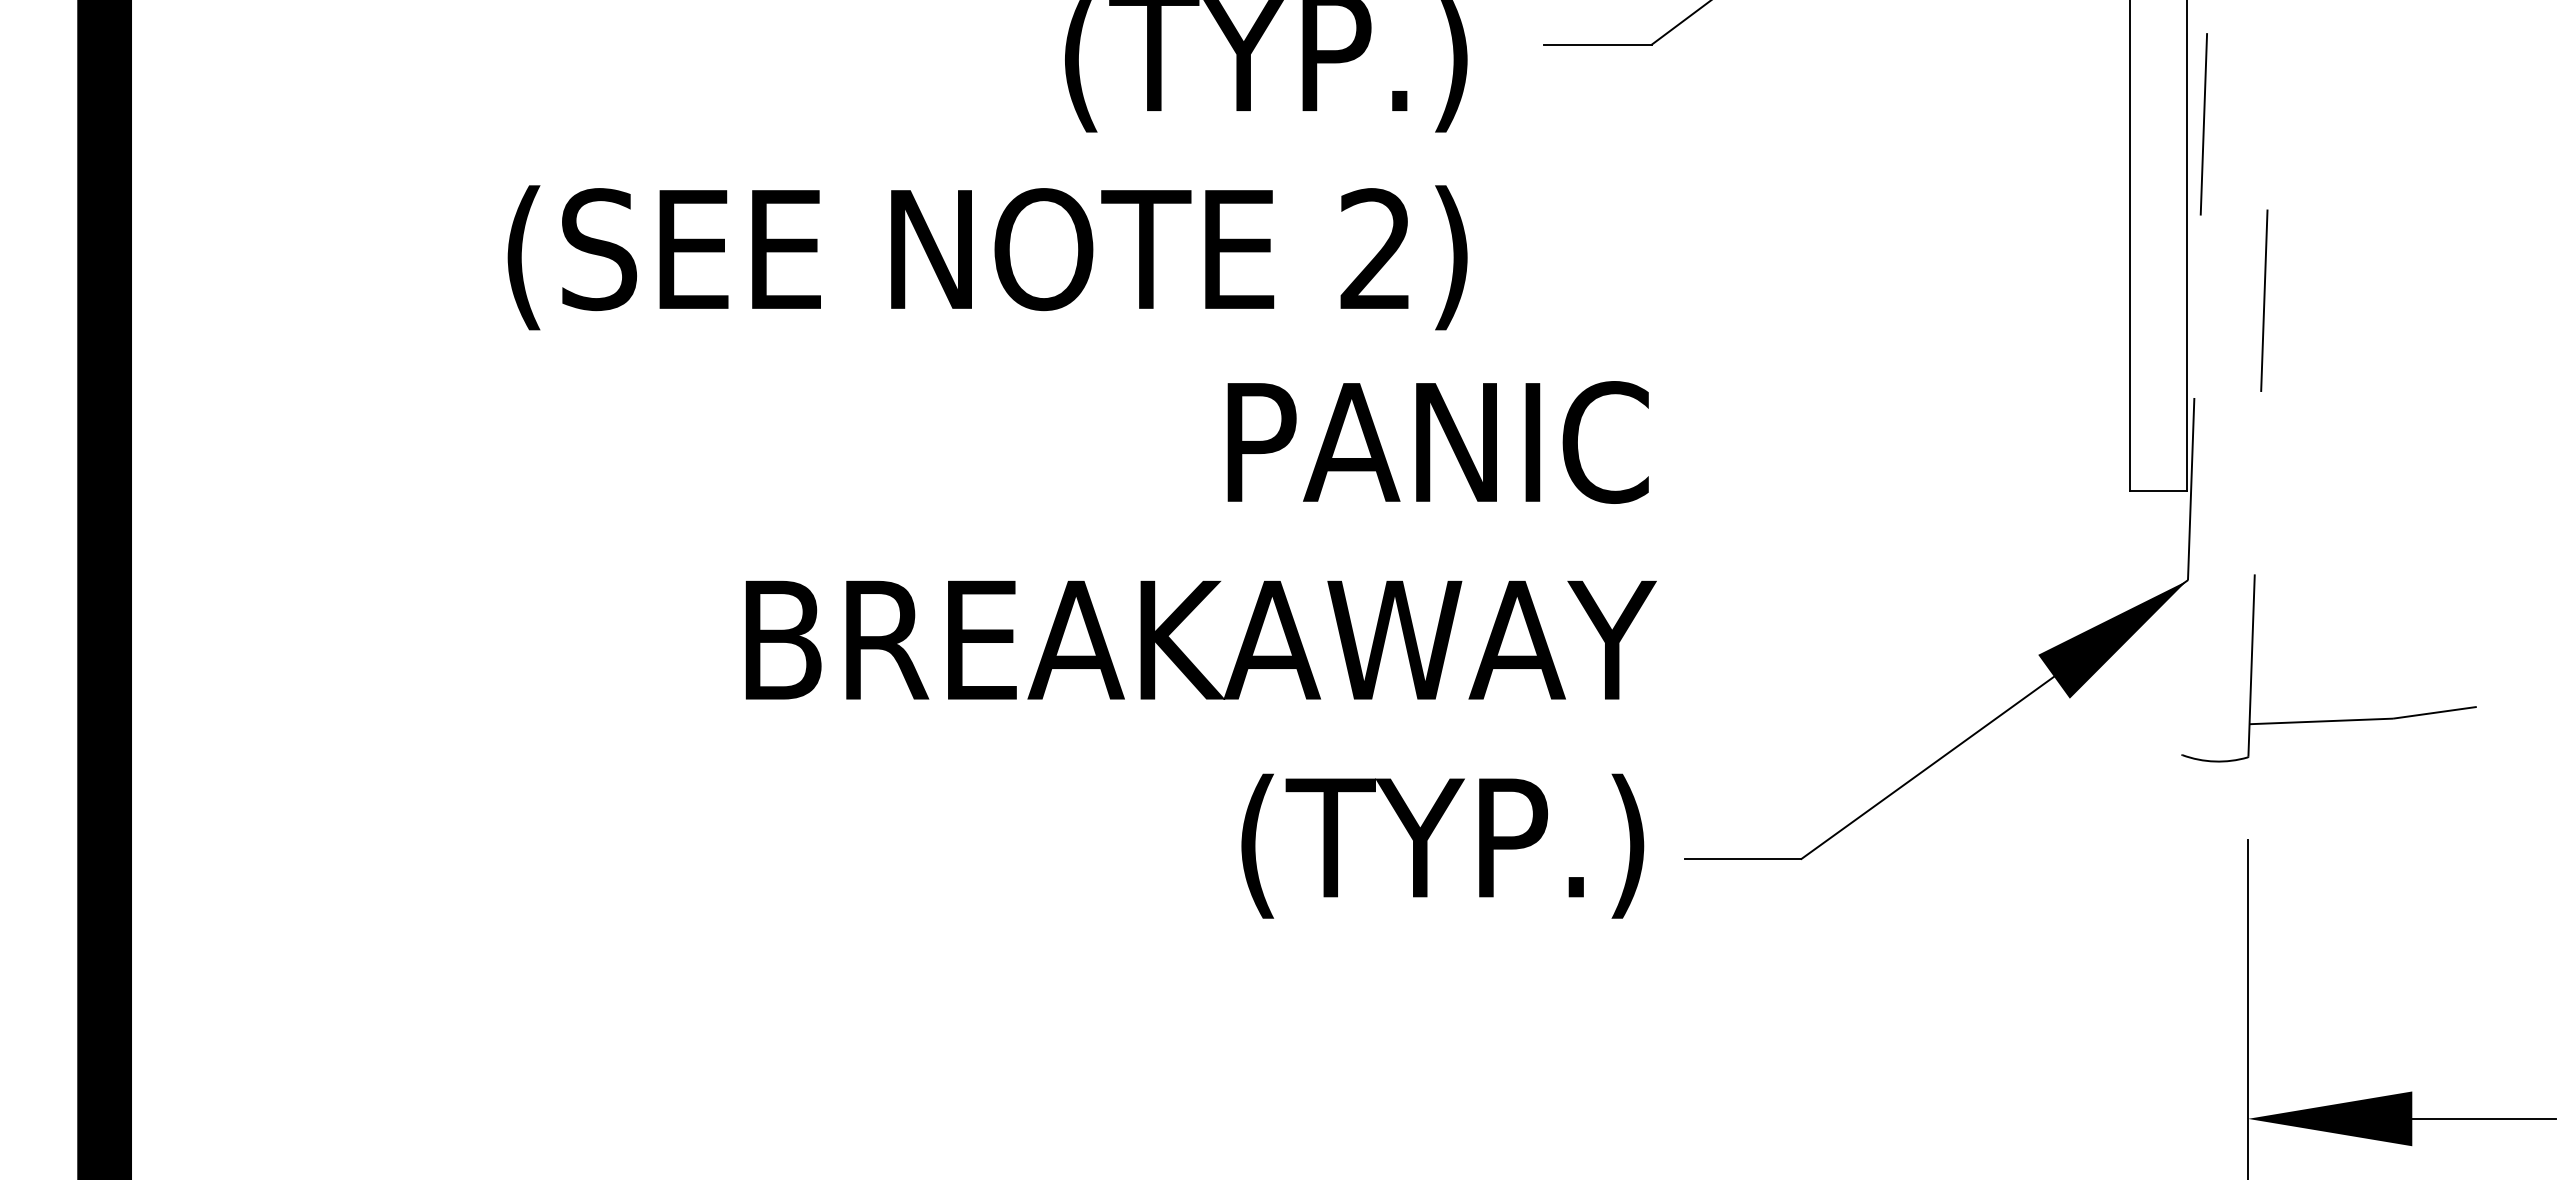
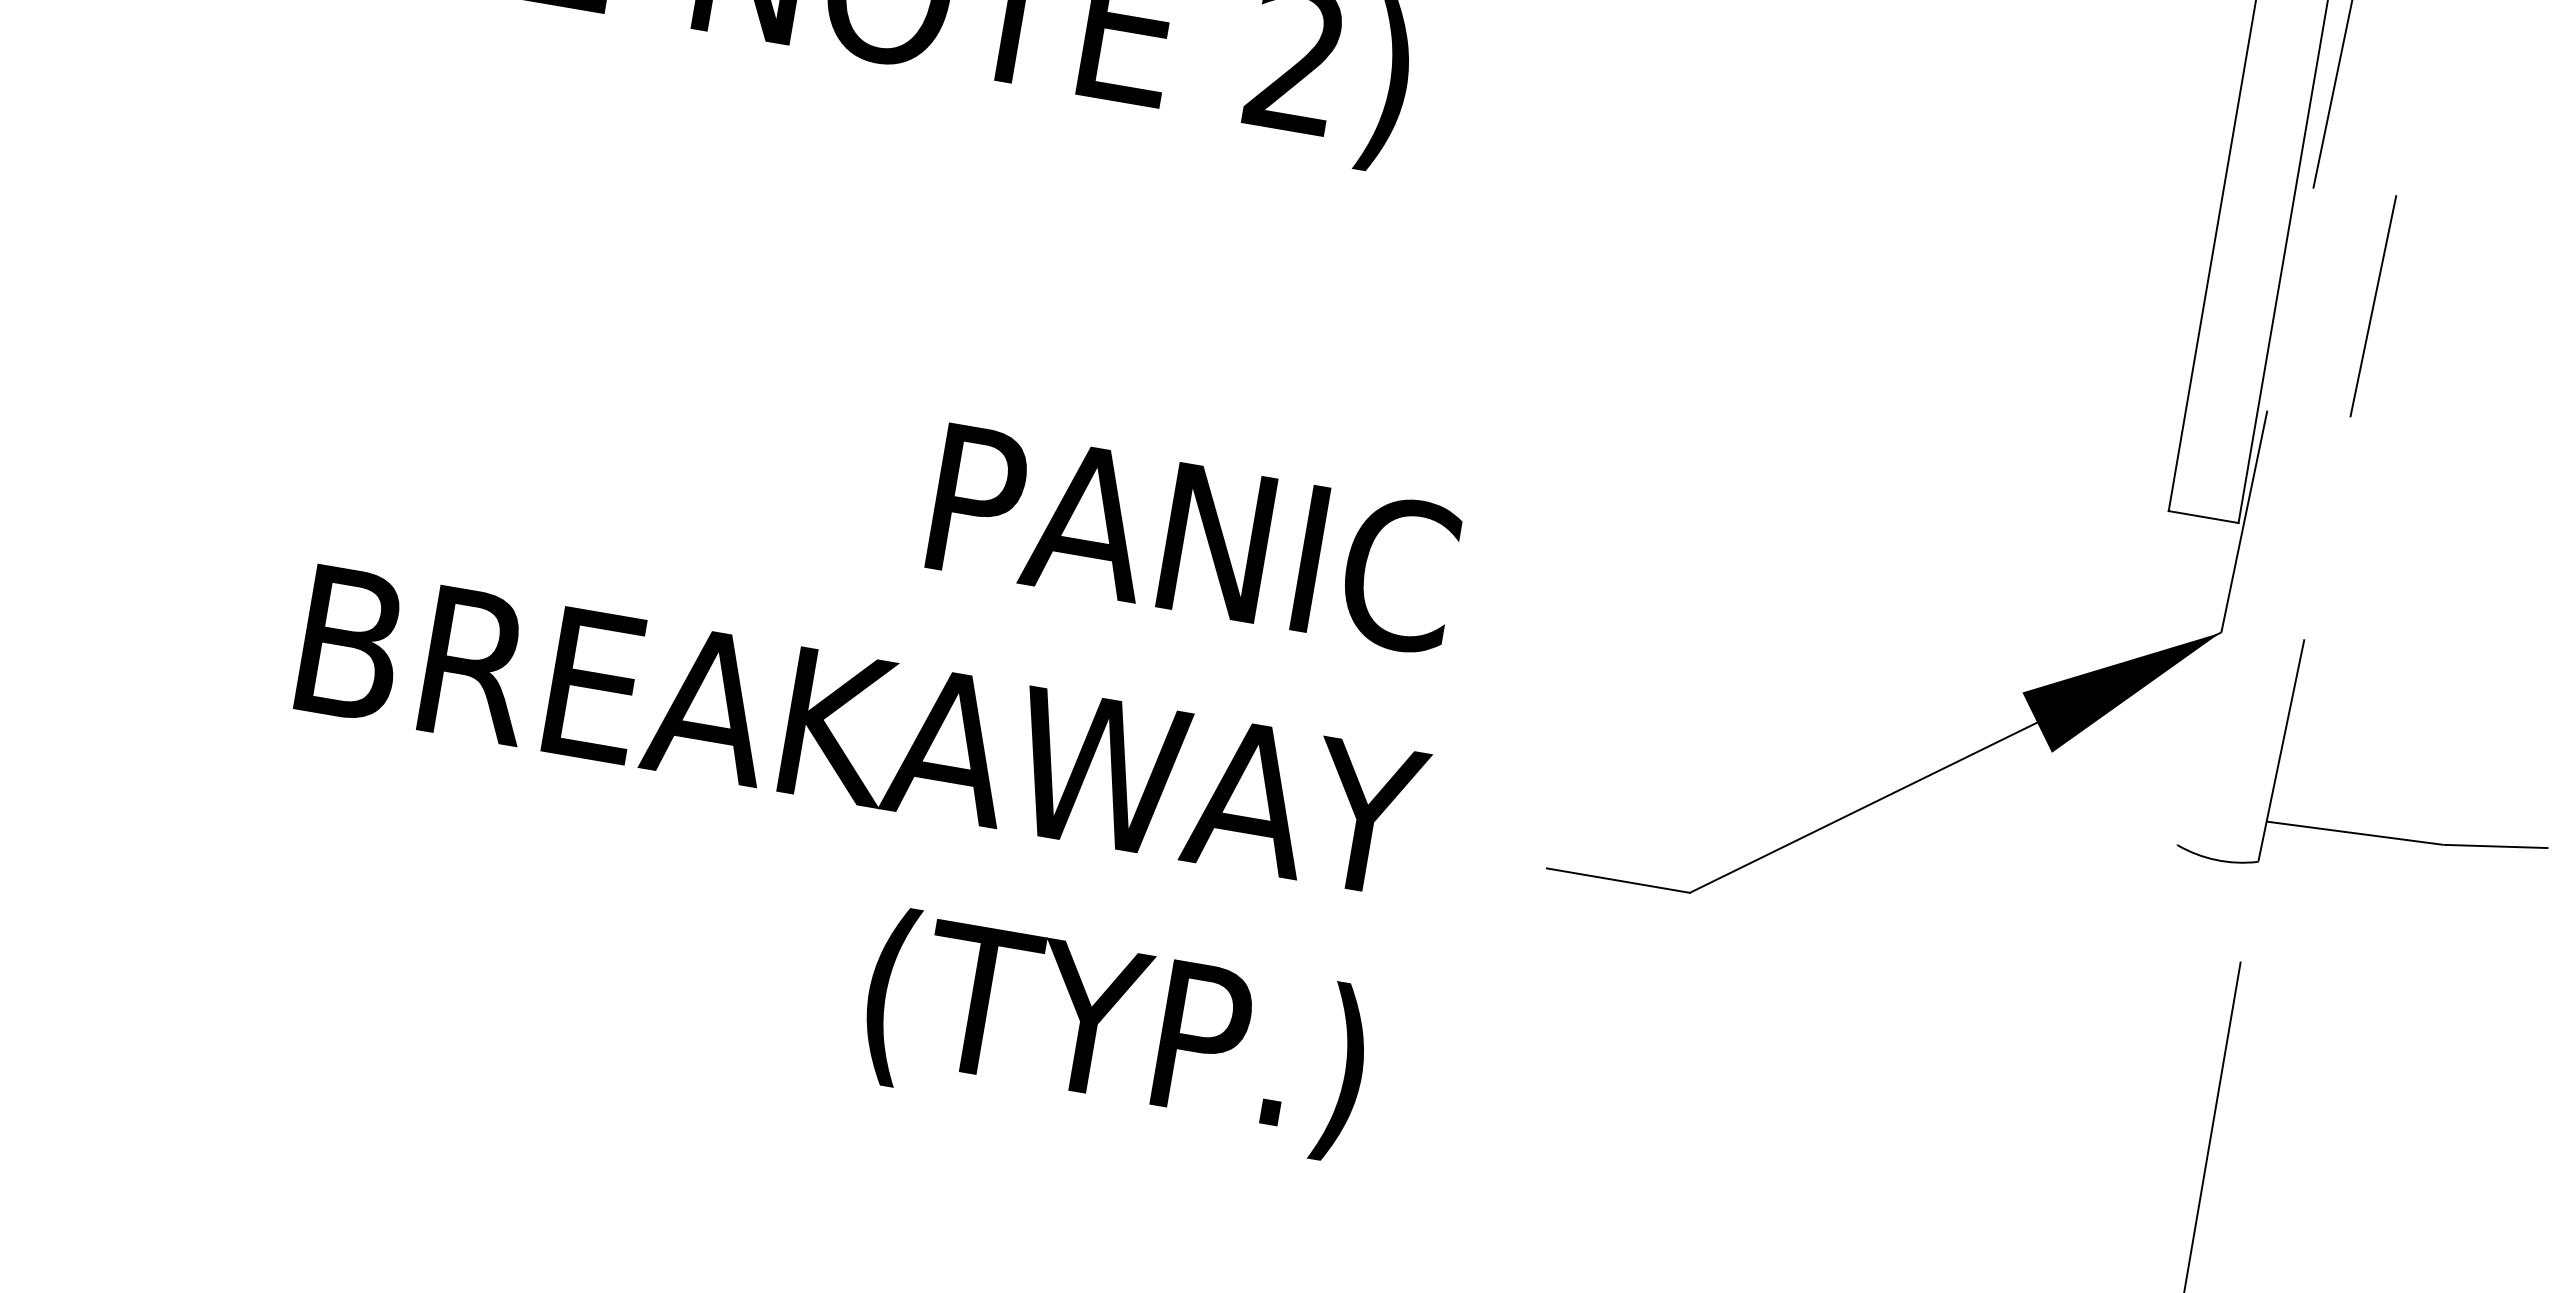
text: (1200, 649) -> (859, 742), moved

